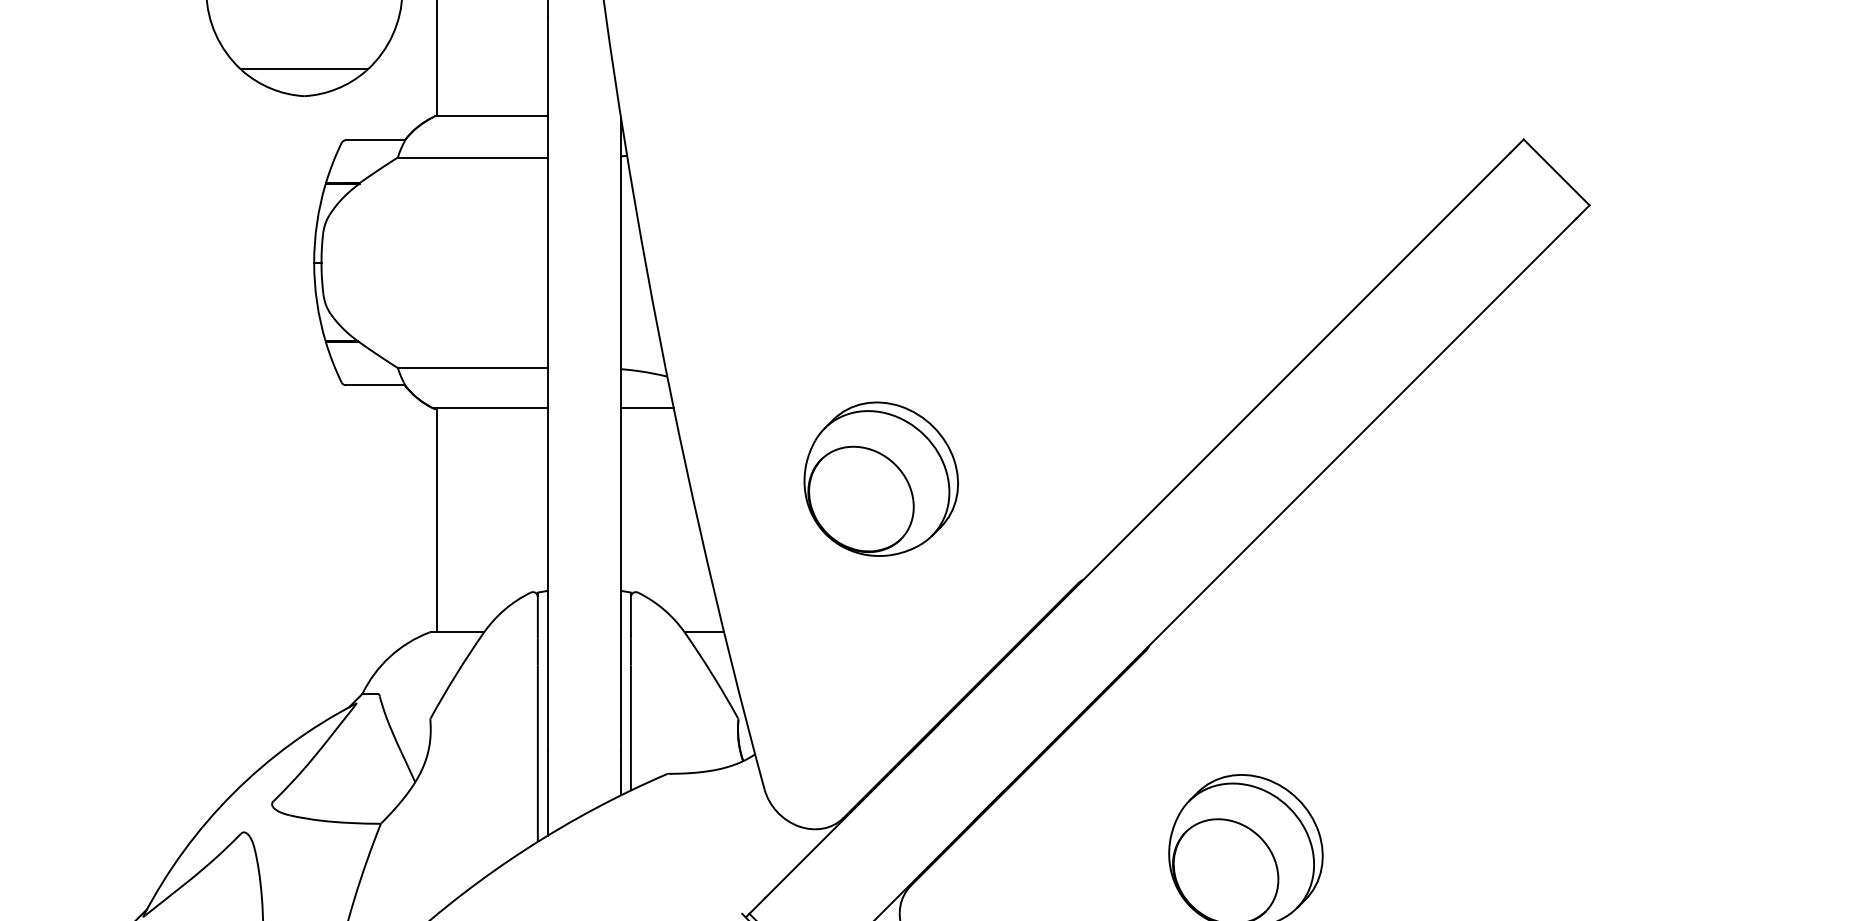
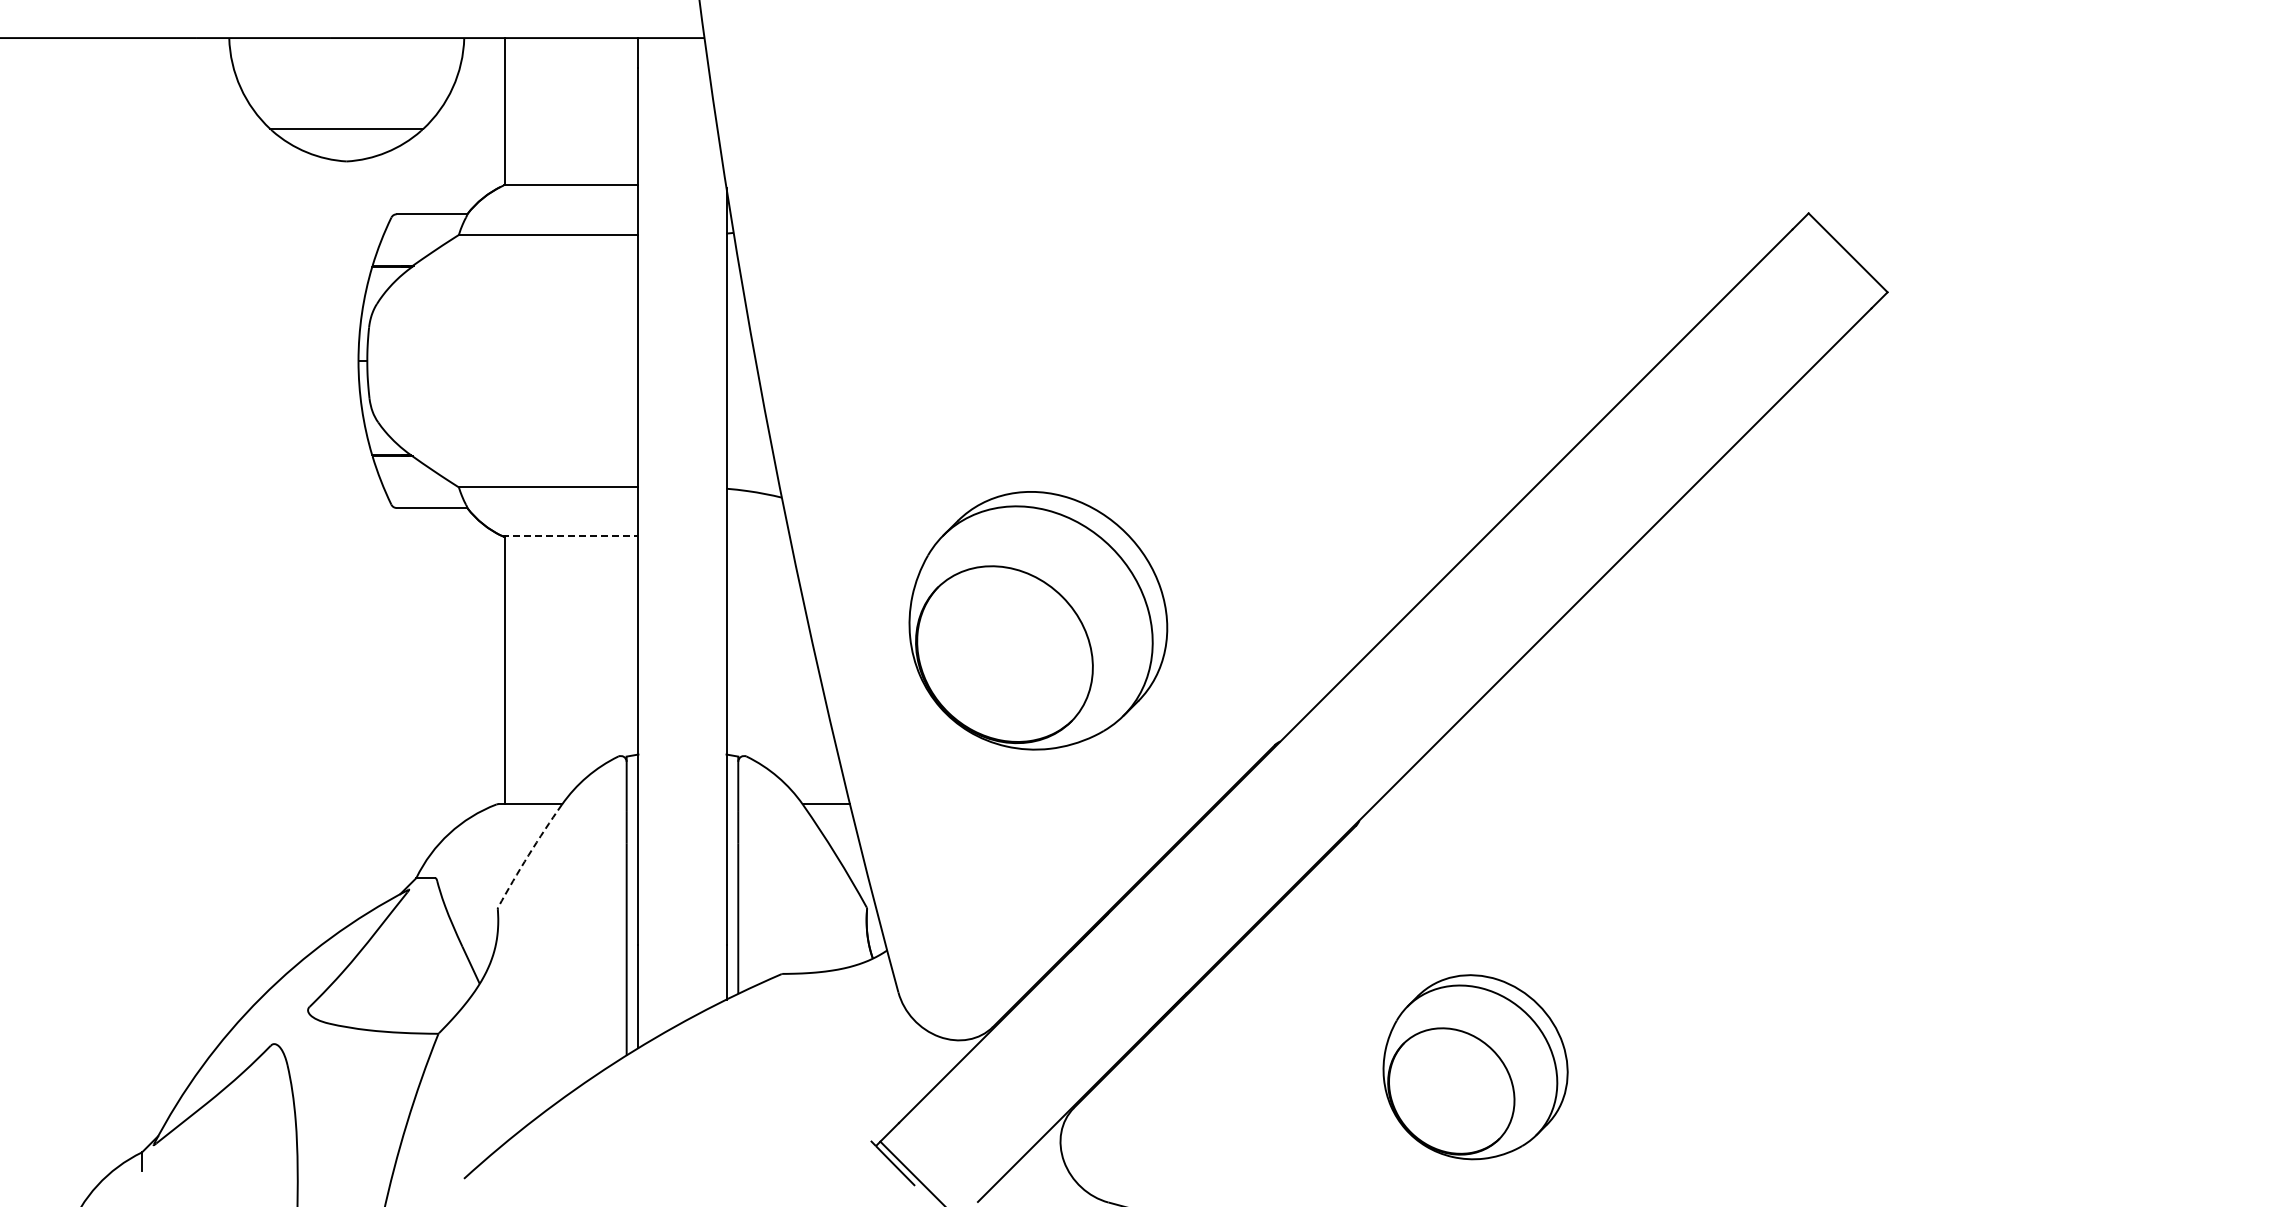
line: (491, 408) -> (570, 535), solid -> dashed
line: (646, 408) -> (757, 535), removed
part: (881, 479) -> (1038, 620), size x1.4
arc: (455, 675) -> (528, 855), solid -> dashed

